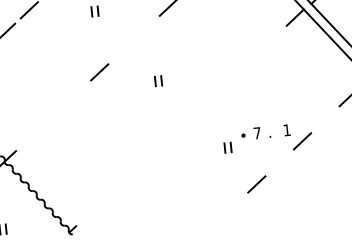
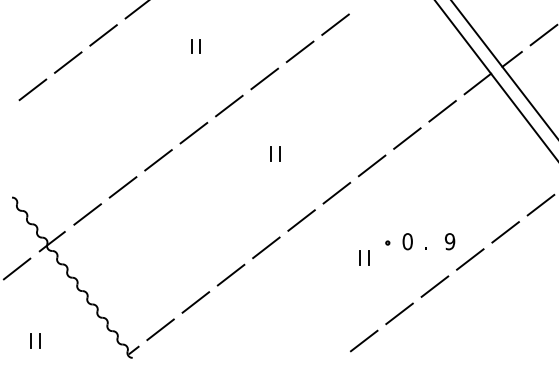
line: (145, 29) -> (264, 78), added
line: (272, 39) -> (442, 111), added
line: (122, 50) -> (229, 105), added
line: (249, 60) -> (407, 138), added
line: (226, 82) -> (371, 165), added
line: (76, 94) -> (158, 160), added
line: (203, 103) -> (336, 192), added
line: (53, 115) -> (122, 187), added
line: (325, 119) -> (505, 232), added
line: (181, 125) -> (301, 220), added
text: (286, 130) -> (449, 241), 1 -> 9
text: (257, 133) -> (407, 241), 7 -> 0
line: (30, 137) -> (87, 214), added
line: (158, 147) -> (266, 247), added
line: (279, 162) -> (434, 286), added
line: (135, 168) -> (230, 274), added
line: (112, 191) -> (195, 302), added
line: (233, 205) -> (363, 340), added
line: (90, 212) -> (160, 329), added

